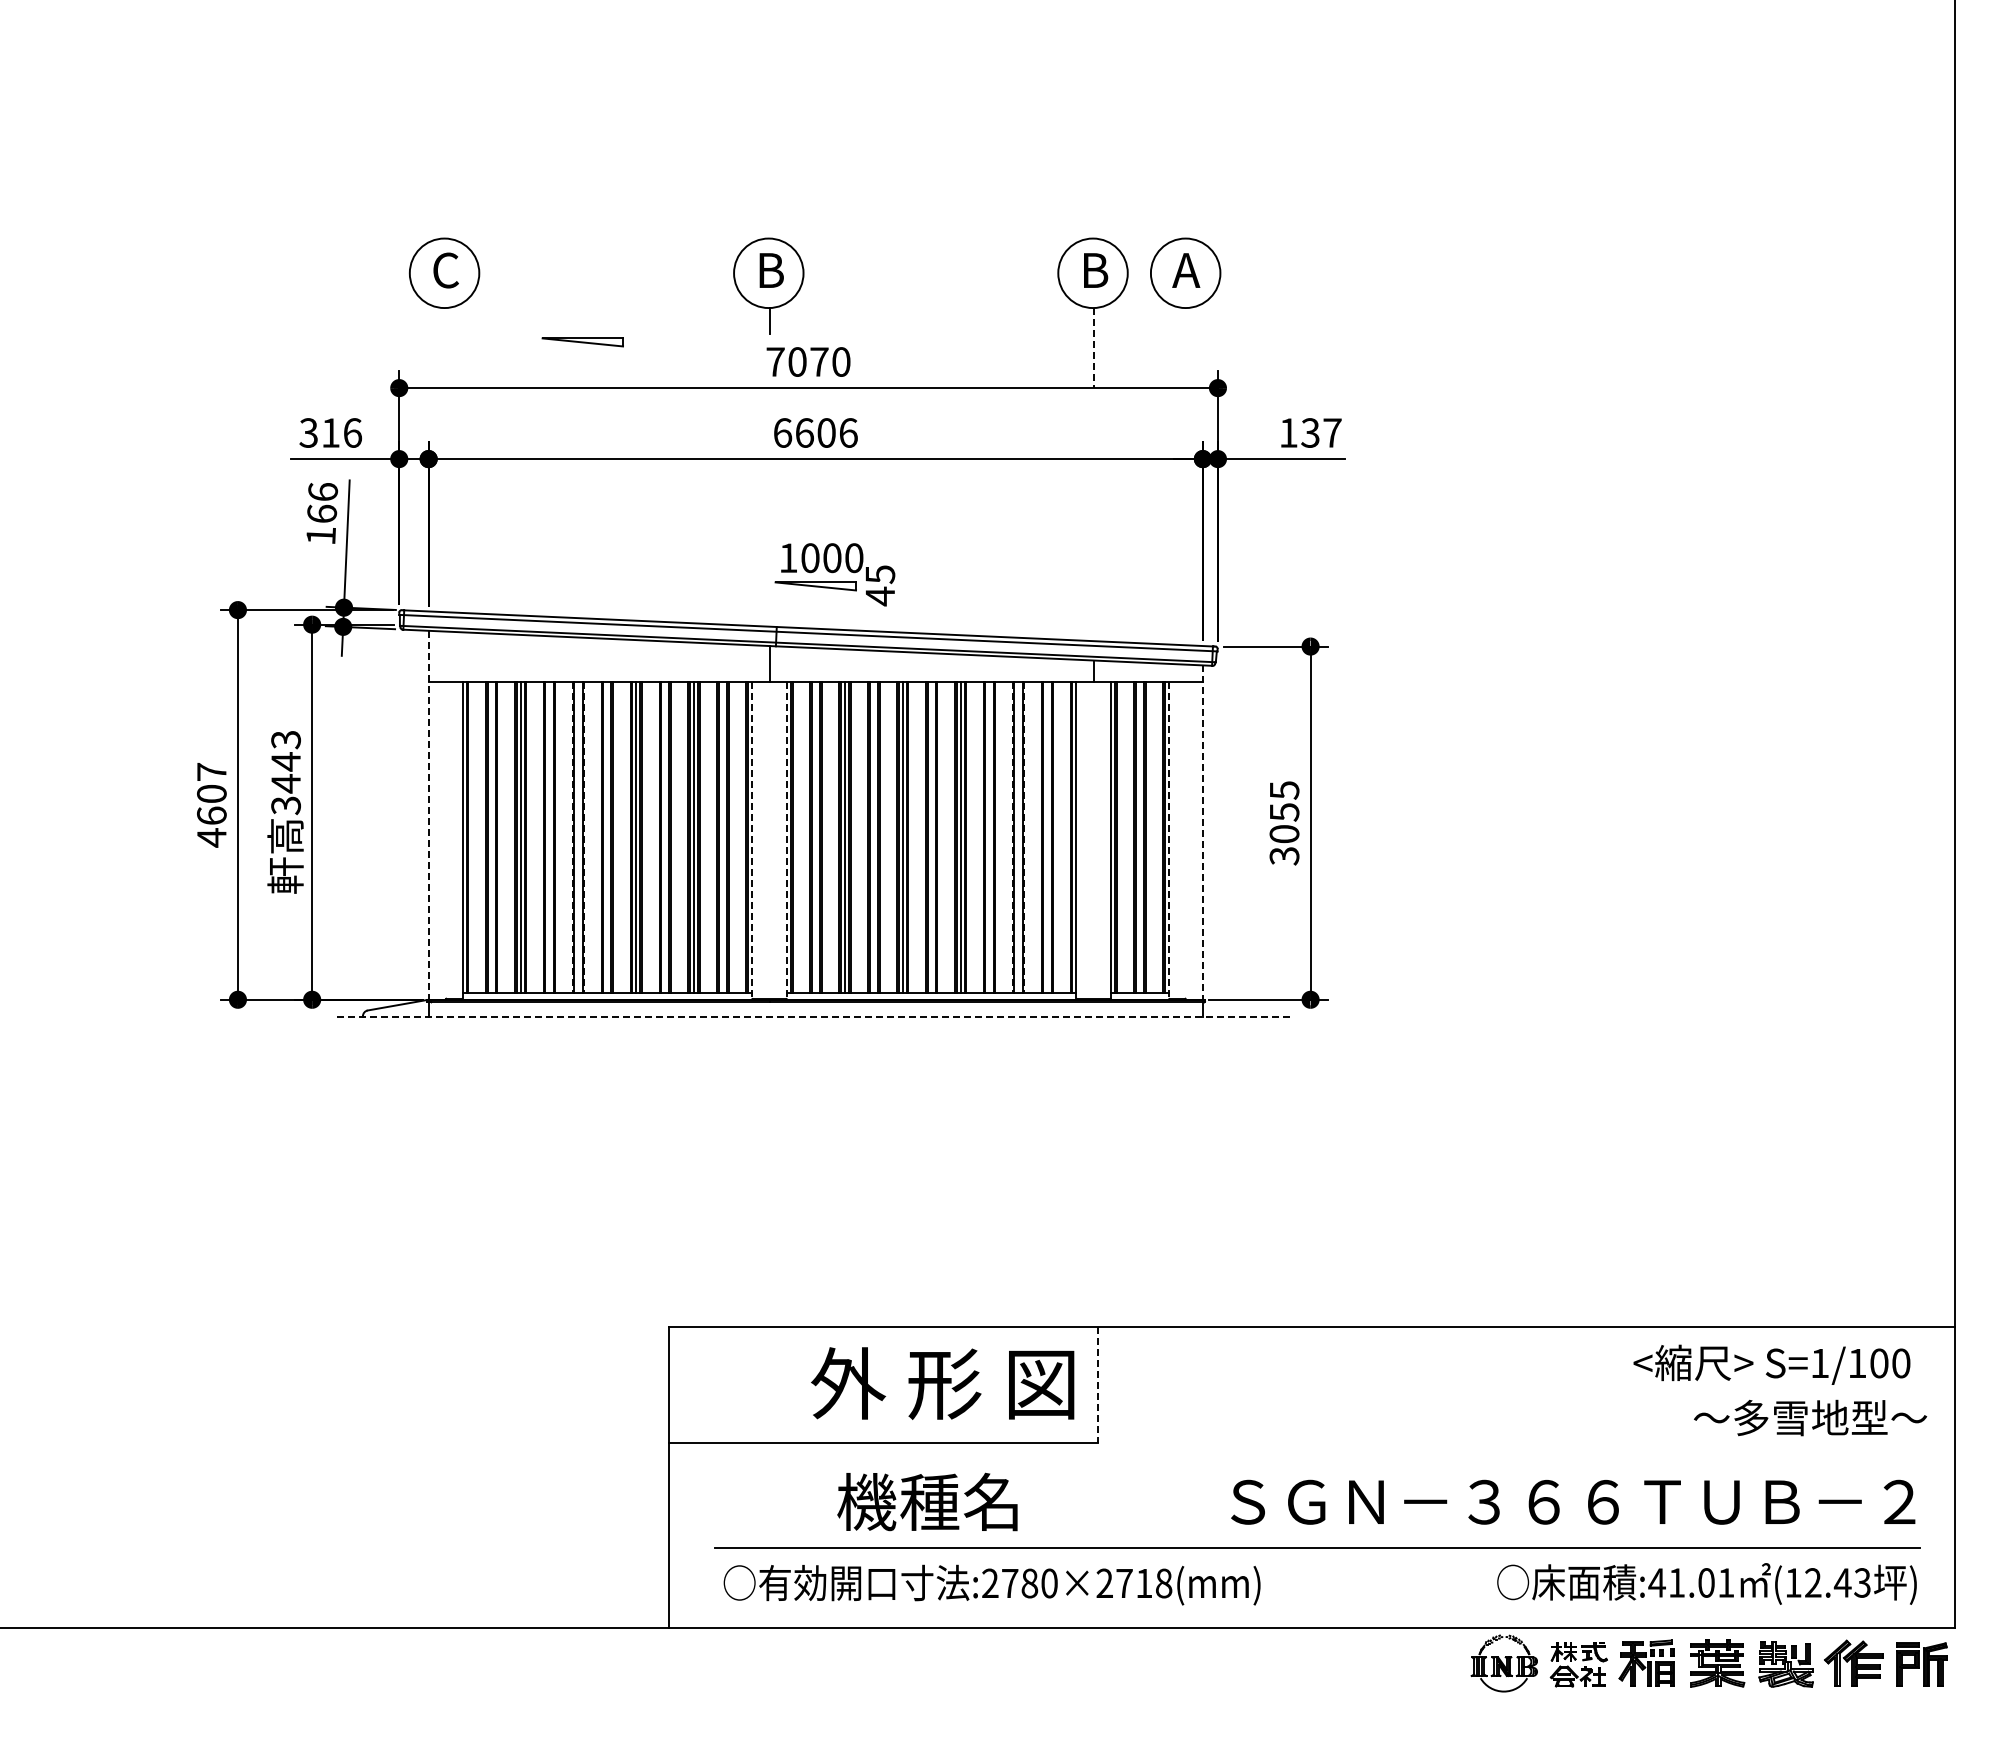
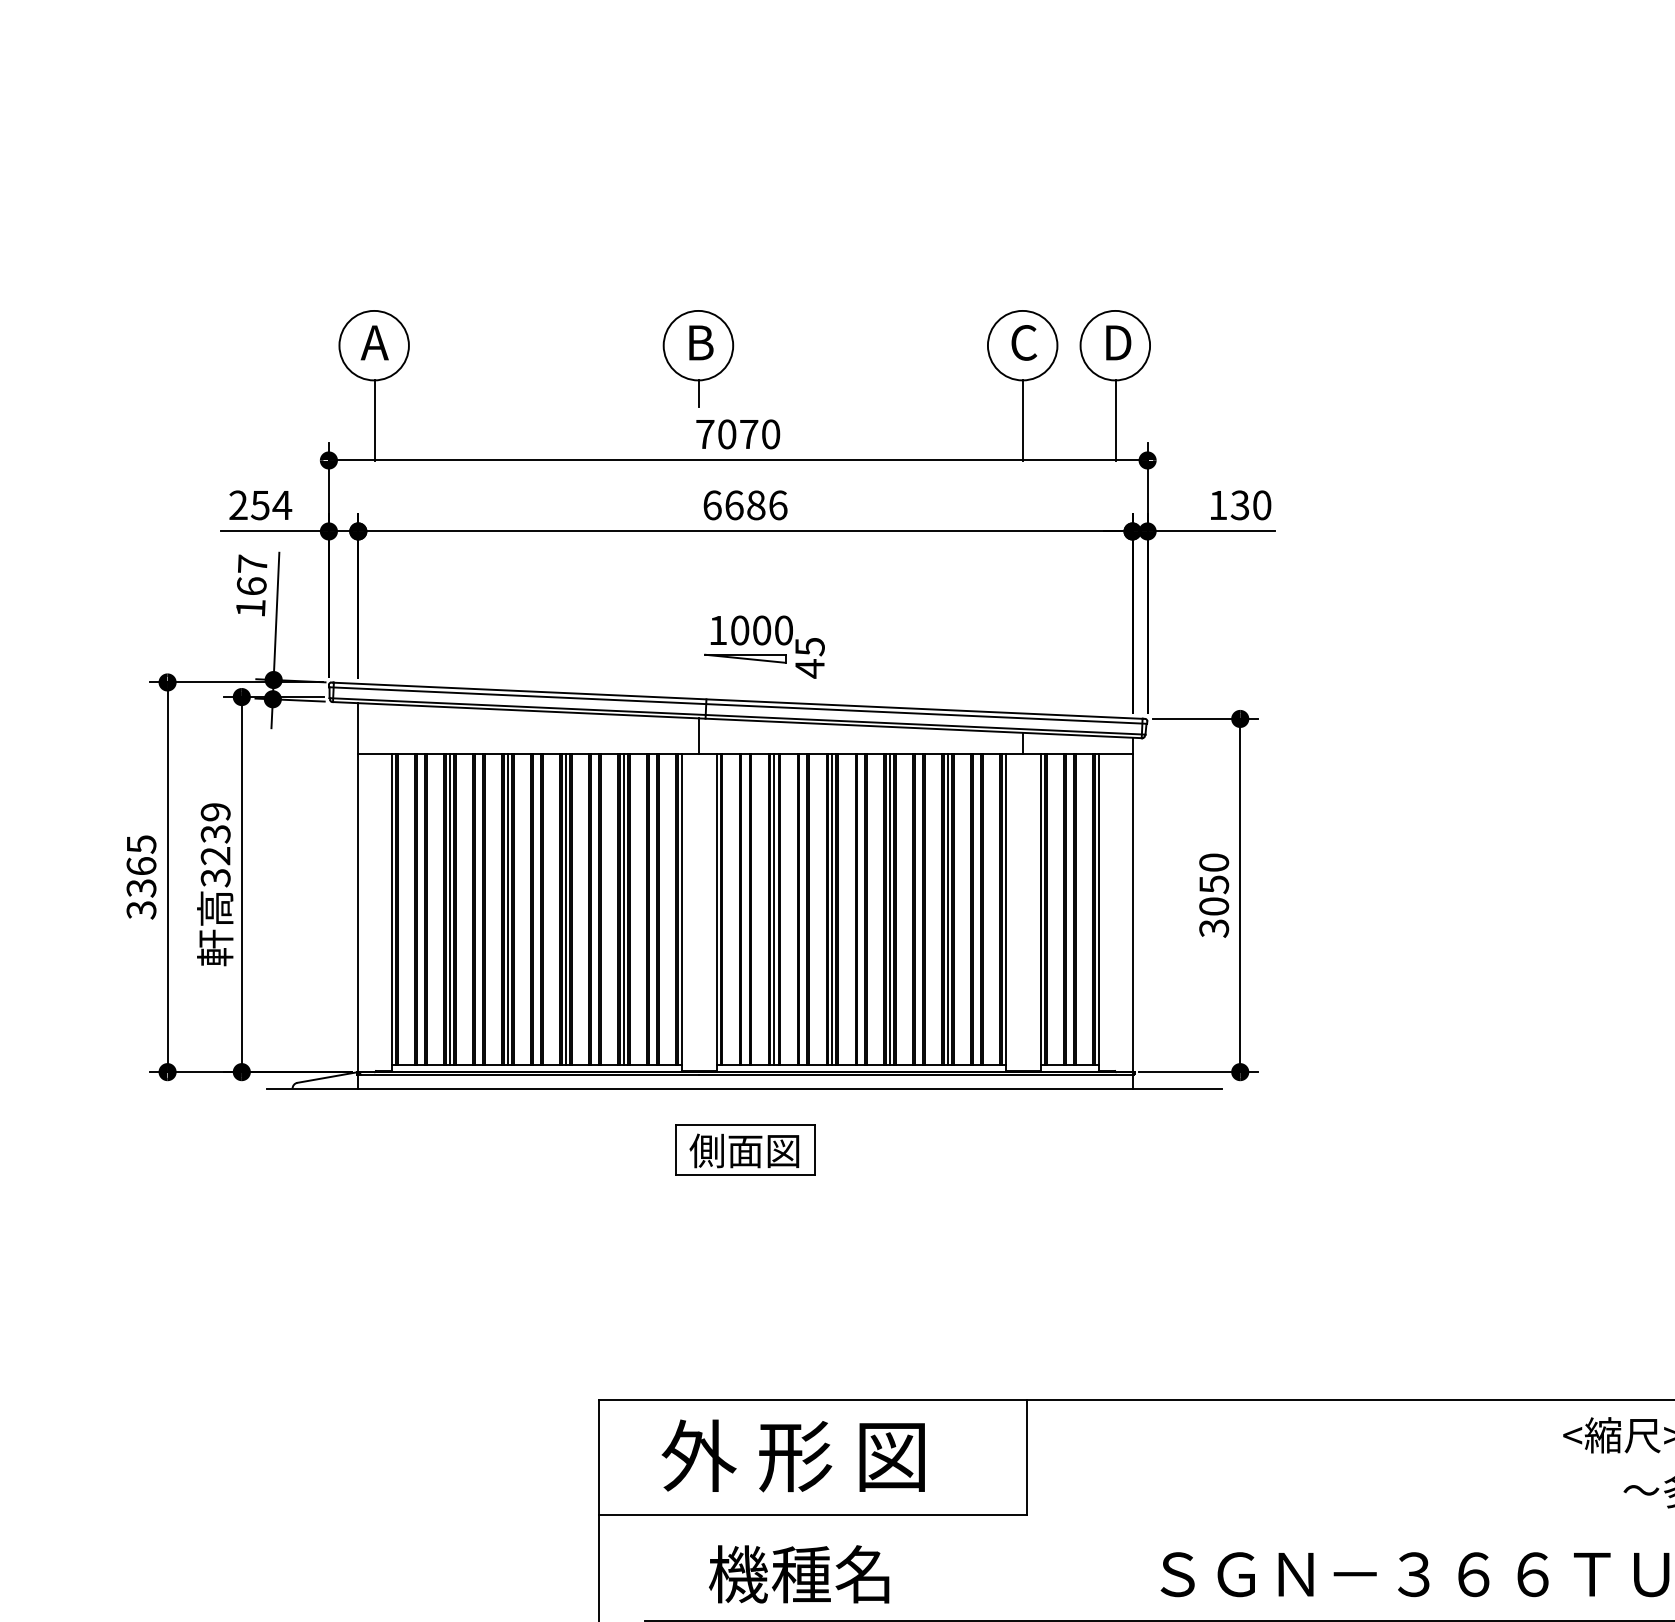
text: (445, 270) -> (375, 342), C -> A
text: (1095, 270) -> (1025, 342), B -> C
text: (1186, 270) -> (1116, 342), A -> D
part: (582, 342) -> (512, 414), removed
line: (445, 348) -> (375, 420), added
line: (1093, 348) -> (1023, 420), dashed -> solid
line: (1186, 348) -> (1116, 420), added
text: (330, 432) -> (260, 504), 316 -> 254
text: (826, 432) -> (756, 504), 6606 -> 6686
text: (1332, 432) -> (1262, 504), 137 -> 130
text: (323, 491) -> (253, 563), 166 -> 167
text: (286, 762) -> (216, 834), 3443 -> 3239
text: (1284, 790) -> (1214, 862), 3055 -> 3050
text: (211, 804) -> (141, 876), 4607 -> 3365
line: (428, 815) -> (358, 887), dashed -> solid
line: (1202, 833) -> (1132, 905), dashed -> solid
line: (578, 836) -> (508, 908), added
line: (1018, 836) -> (948, 908), added
line: (572, 837) -> (502, 909), dashed -> solid
line: (584, 837) -> (514, 909), dashed -> solid
line: (1012, 837) -> (942, 909), dashed -> solid
line: (1024, 837) -> (954, 909), dashed -> solid
line: (752, 840) -> (682, 912), dashed -> solid
line: (786, 840) -> (716, 912), dashed -> solid
line: (1169, 840) -> (1099, 912), dashed -> solid
line: (814, 1017) -> (744, 1089), dashed -> solid
part: (815, 1077) -> (745, 1149), added
text: (942, 1383) -> (793, 1455), moved
line: (1097, 1385) -> (1027, 1457), dashed -> solid
text: (927, 1501) -> (799, 1573), moved

